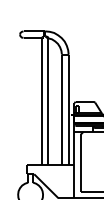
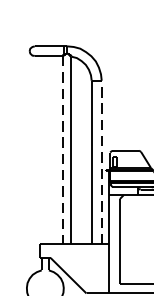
line: (42, 101) -> (62, 150), solid -> dashed
line: (68, 109) -> (101, 162), solid -> dashed

